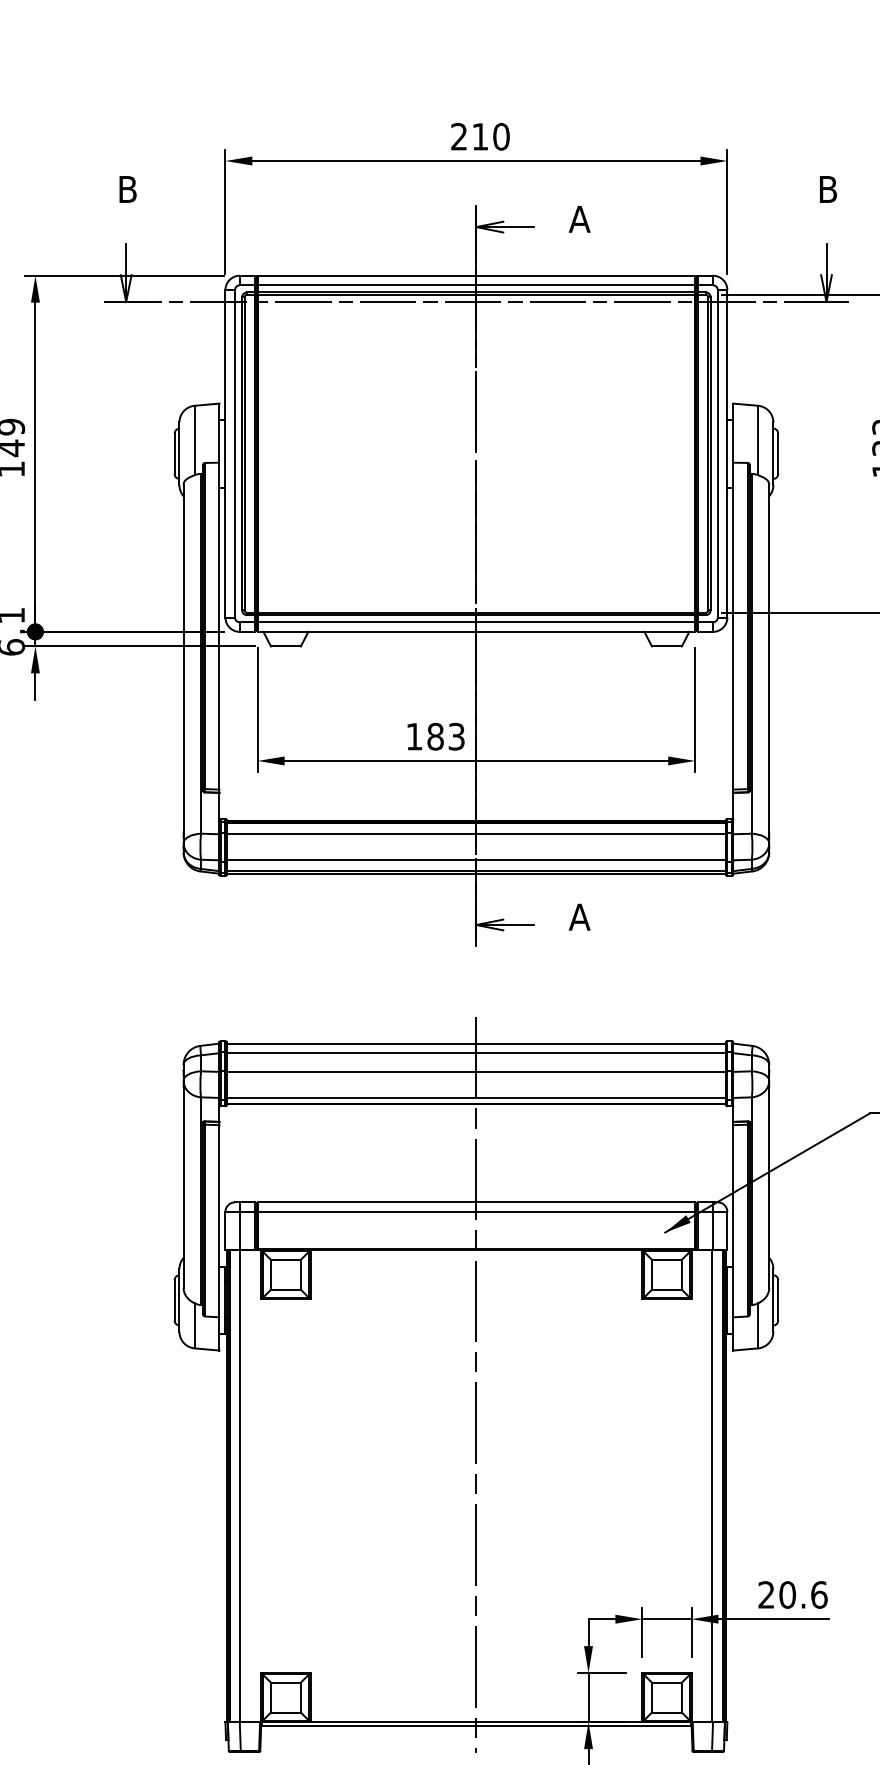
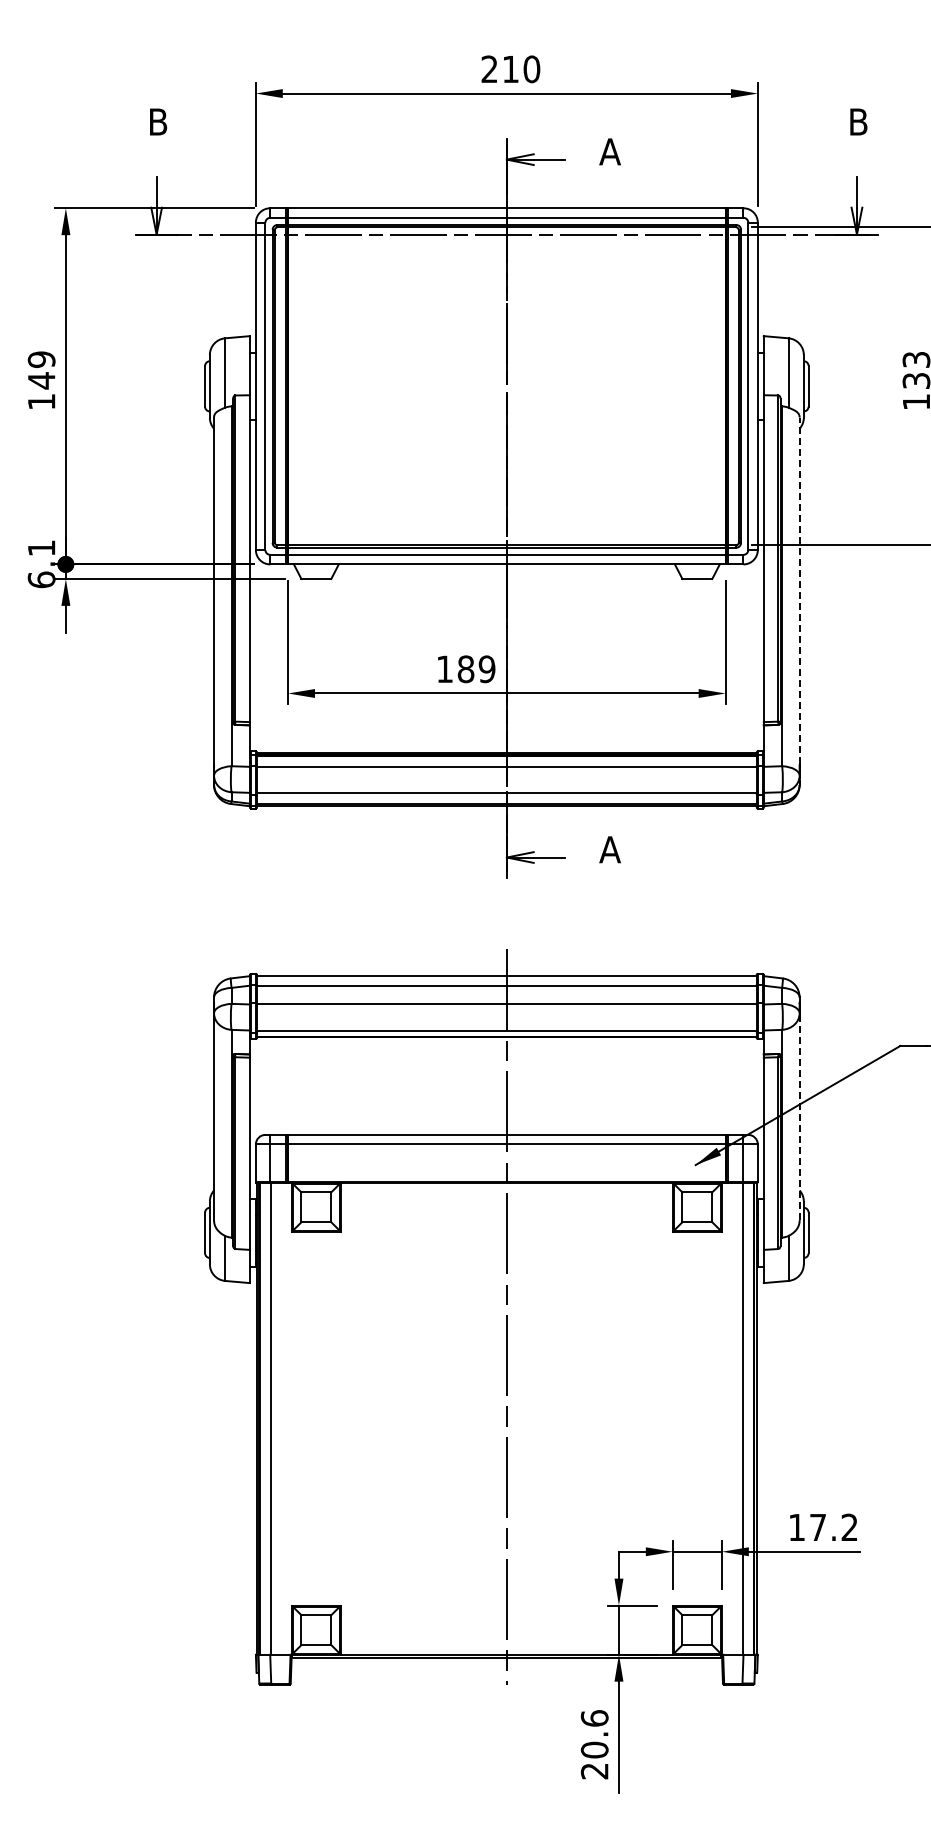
line: (769, 657) -> (799, 590), solid -> dashed
text: (456, 736) -> (486, 669), 183 -> 189
line: (769, 1186) -> (799, 1119), solid -> dashed
text: (793, 1594) -> (823, 1527), 20.6 -> 17.2

